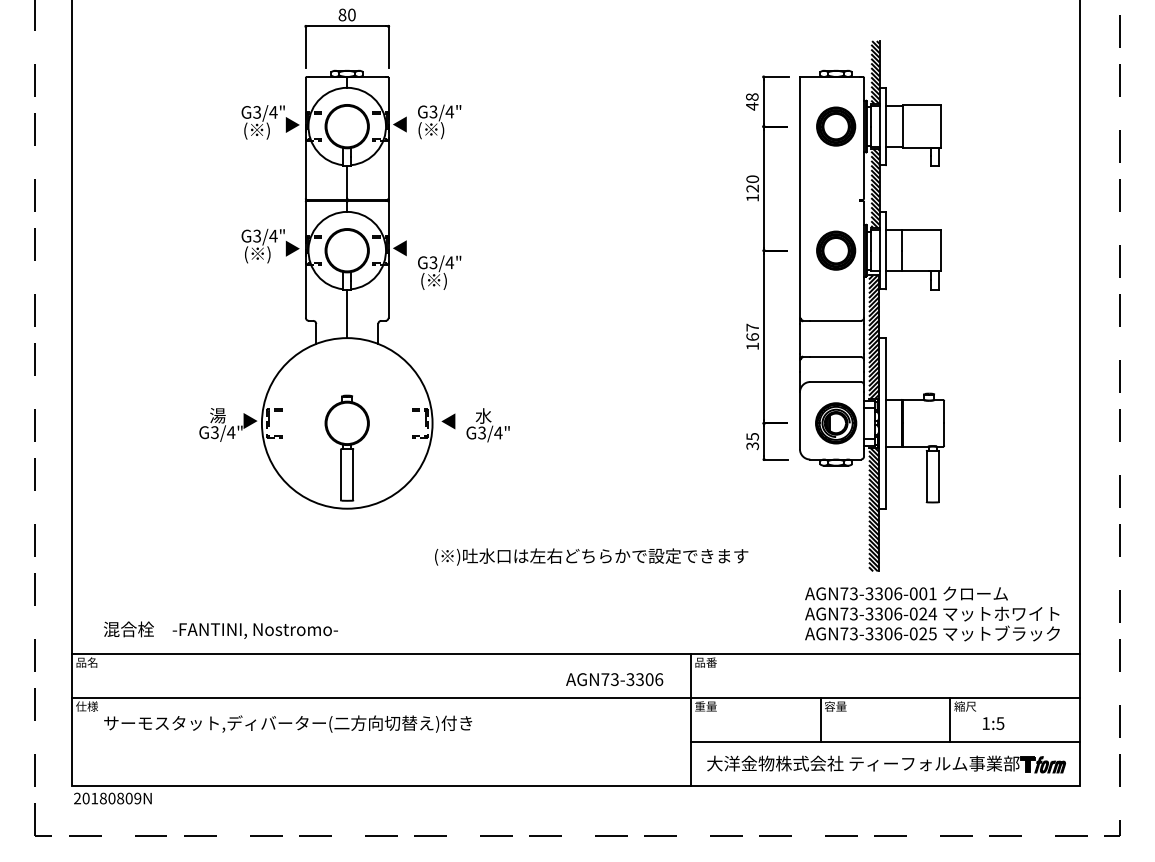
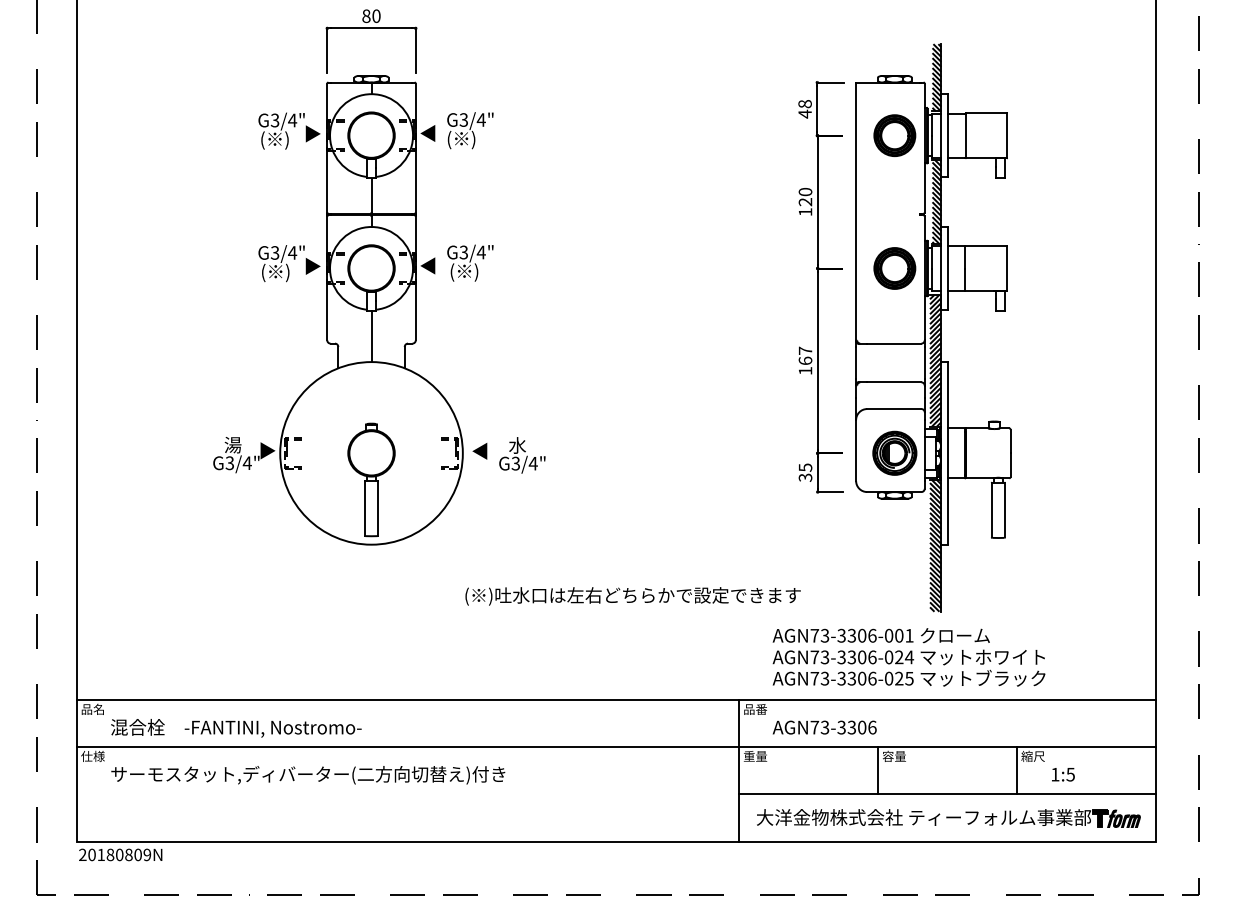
text: (439, 272) -> (470, 262), moved
text: (932, 613) -> (909, 656), moved
text: (220, 629) -> (235, 727), moved
text: (614, 679) -> (824, 727), moved

